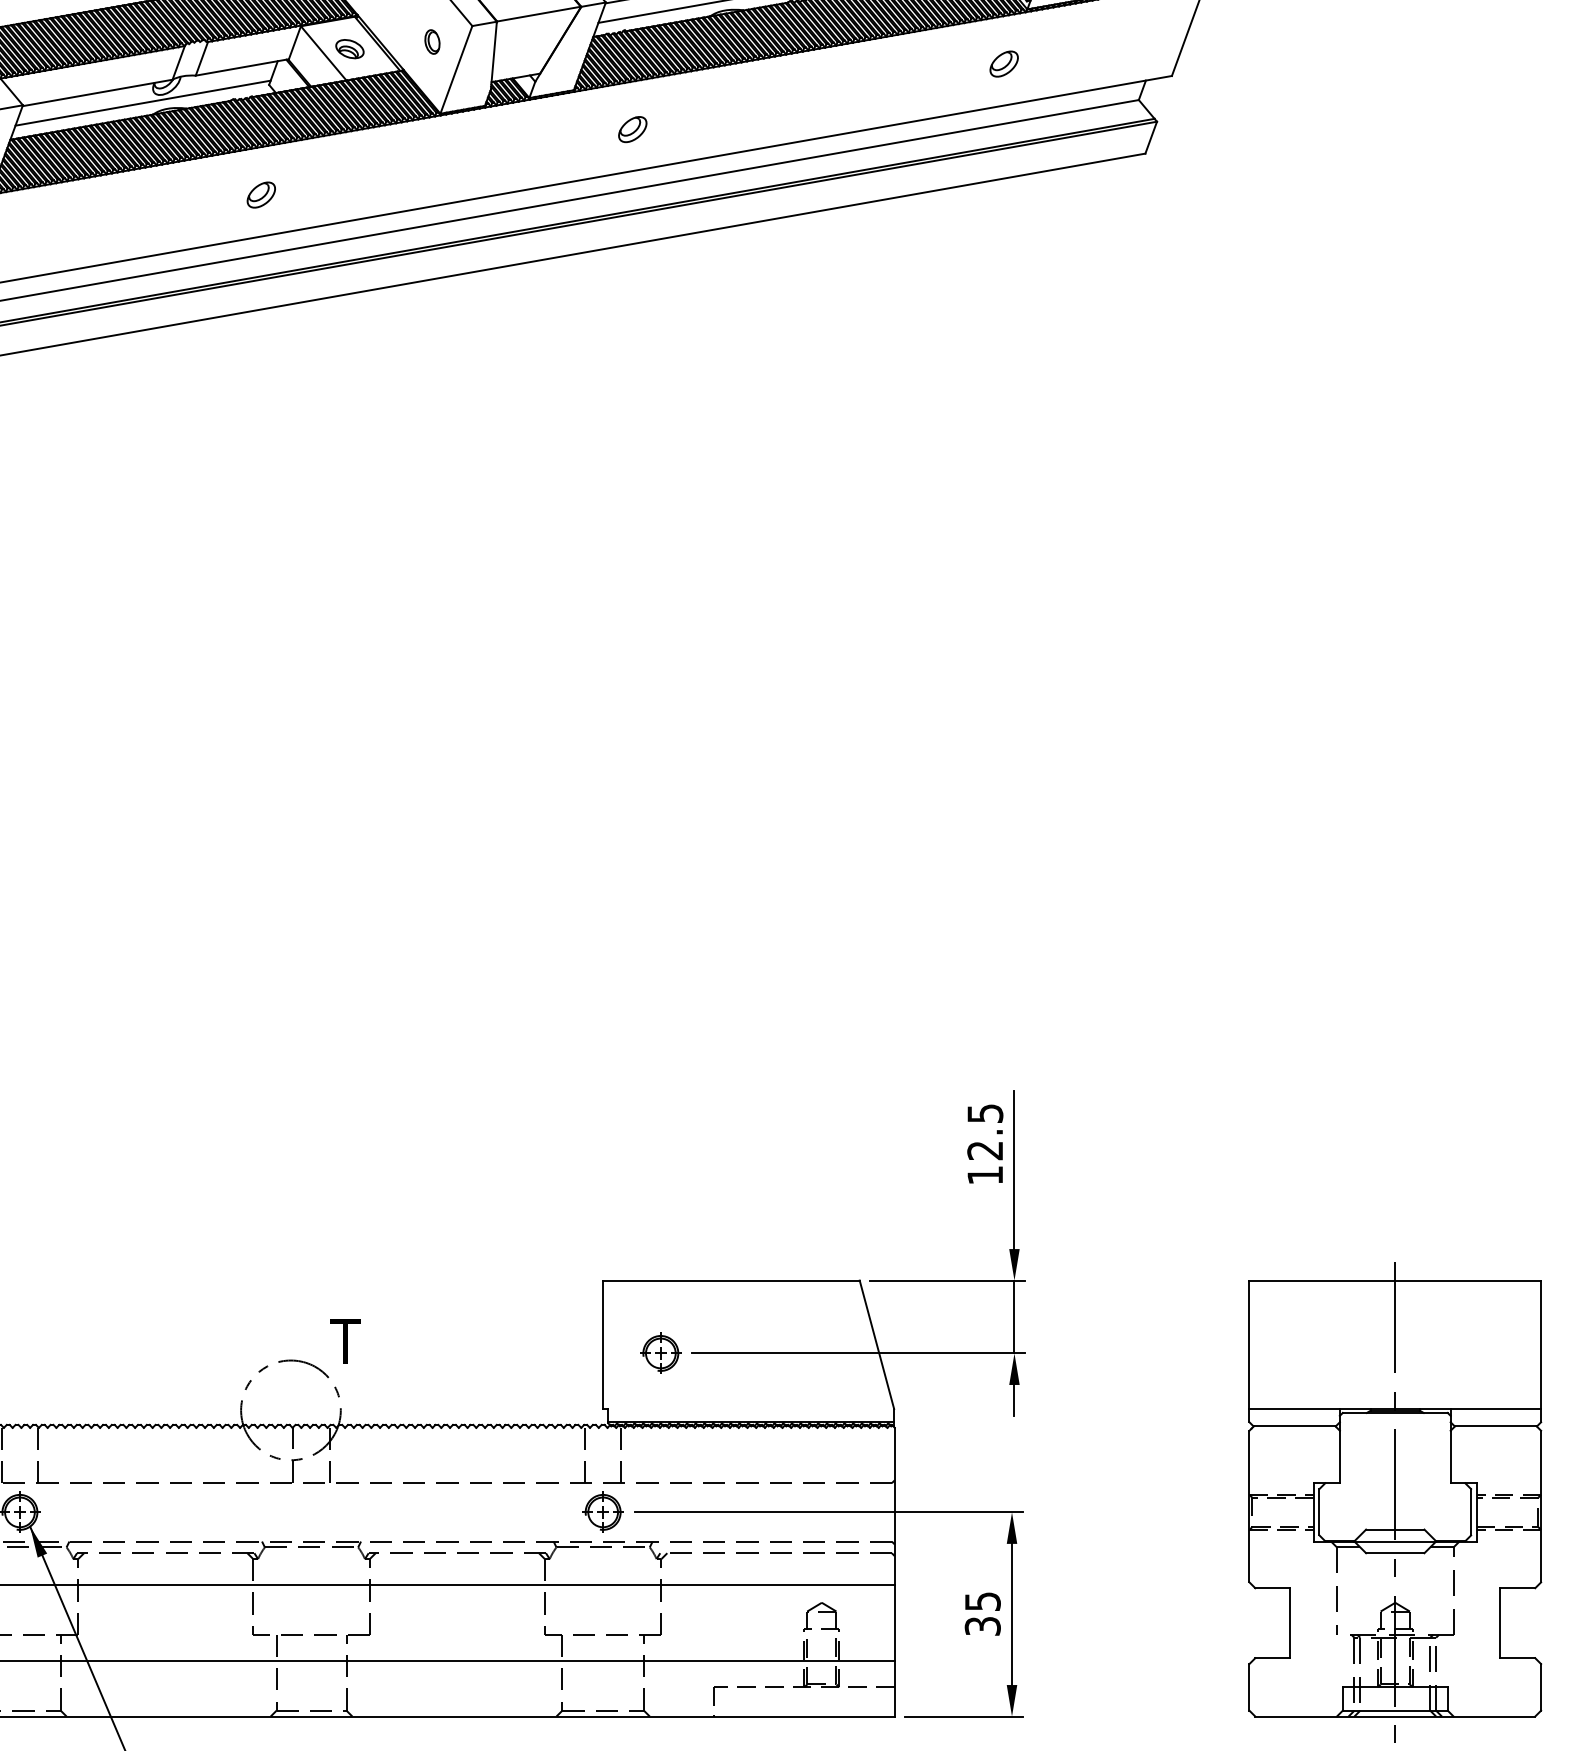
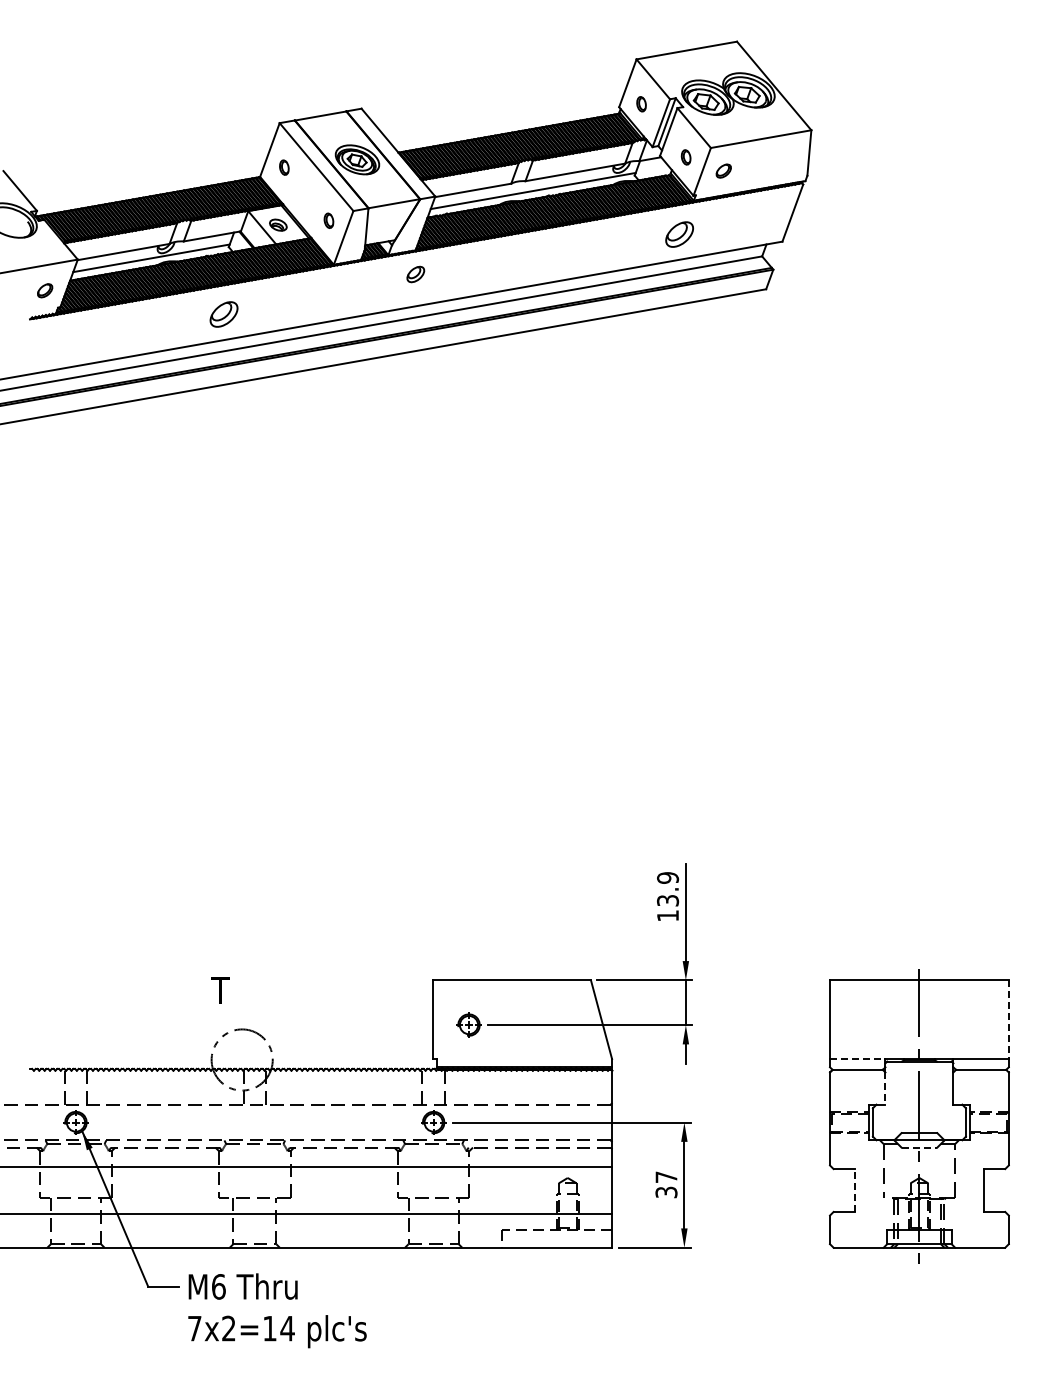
part: (1004, 62) -> (679, 233), size x1.6
part: (632, 129) -> (415, 274), moved
part: (260, 194) -> (223, 314), size x1.6
text: (986, 1132) -> (668, 889), 12.5 -> 13.9
text: (345, 1341) -> (220, 990), moved
line: (1540, 1345) -> (1008, 1020), solid -> dashed
line: (1294, 1409) -> (857, 1059), solid -> dashed
line: (1339, 1458) -> (885, 1089), solid -> dashed
line: (1395, 1553) -> (919, 1147), solid -> dashed
text: (982, 1600) -> (666, 1176), 35 -> 37
line: (1291, 1623) -> (855, 1190), solid -> dashed

